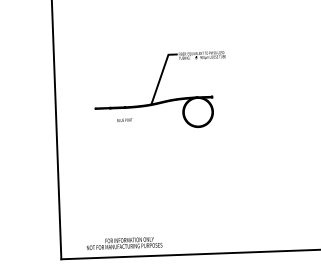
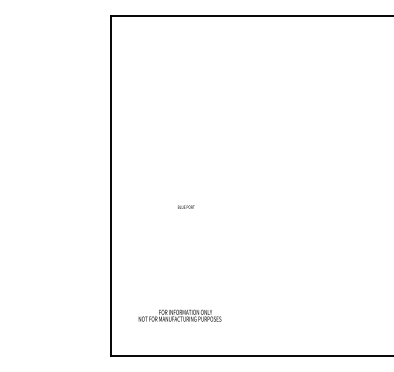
part: (160, 90) -> (226, 176), removed
text: (124, 243) -> (179, 315), moved

